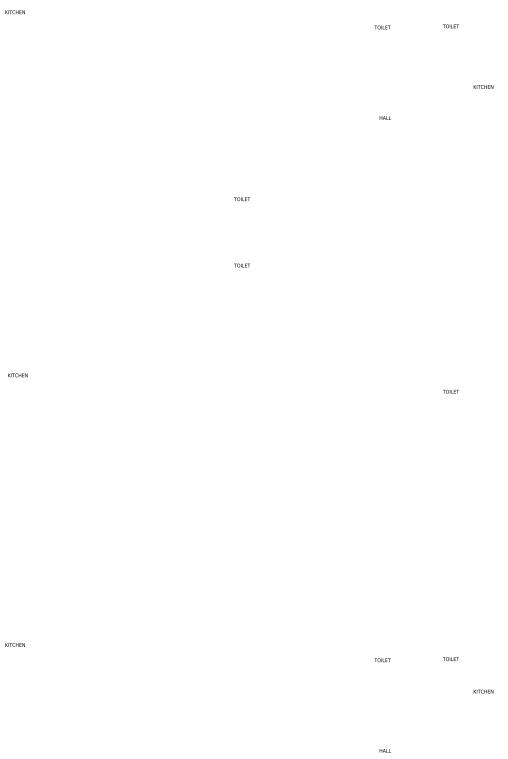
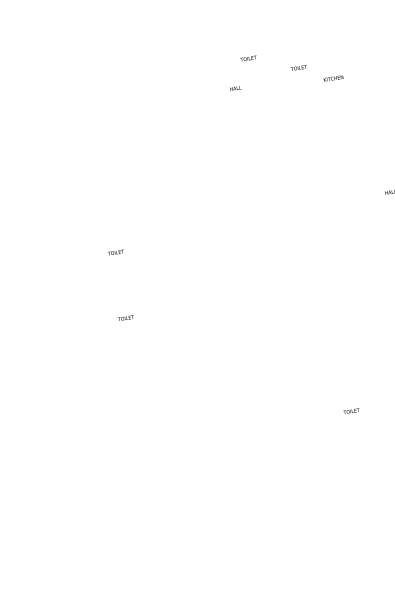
text: (450, 26) -> (298, 68), moved
text: (382, 27) -> (248, 58), moved
text: (483, 86) -> (333, 78), moved
text: (384, 117) -> (234, 88), moved

